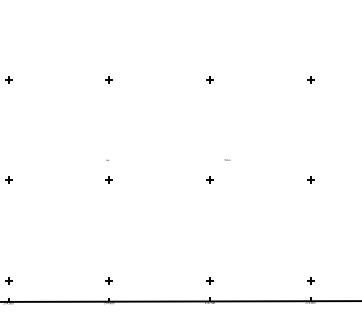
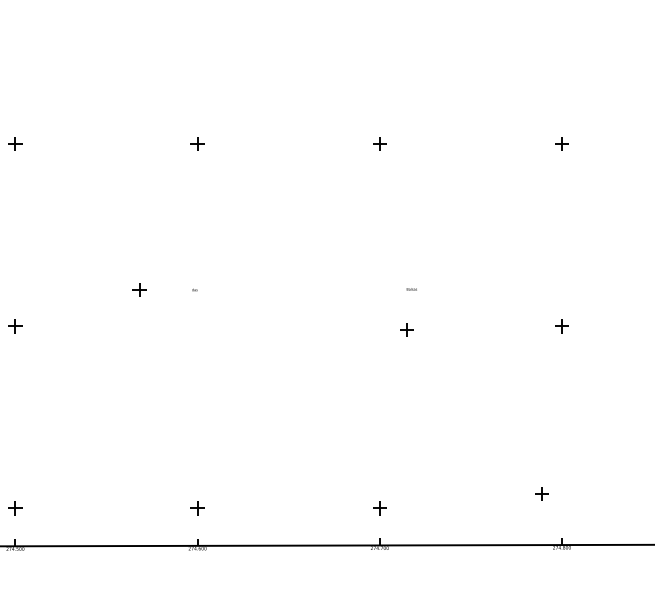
part: (108, 179) -> (138, 288), moved
part: (209, 179) -> (406, 328), moved
part: (310, 280) -> (541, 493), moved

